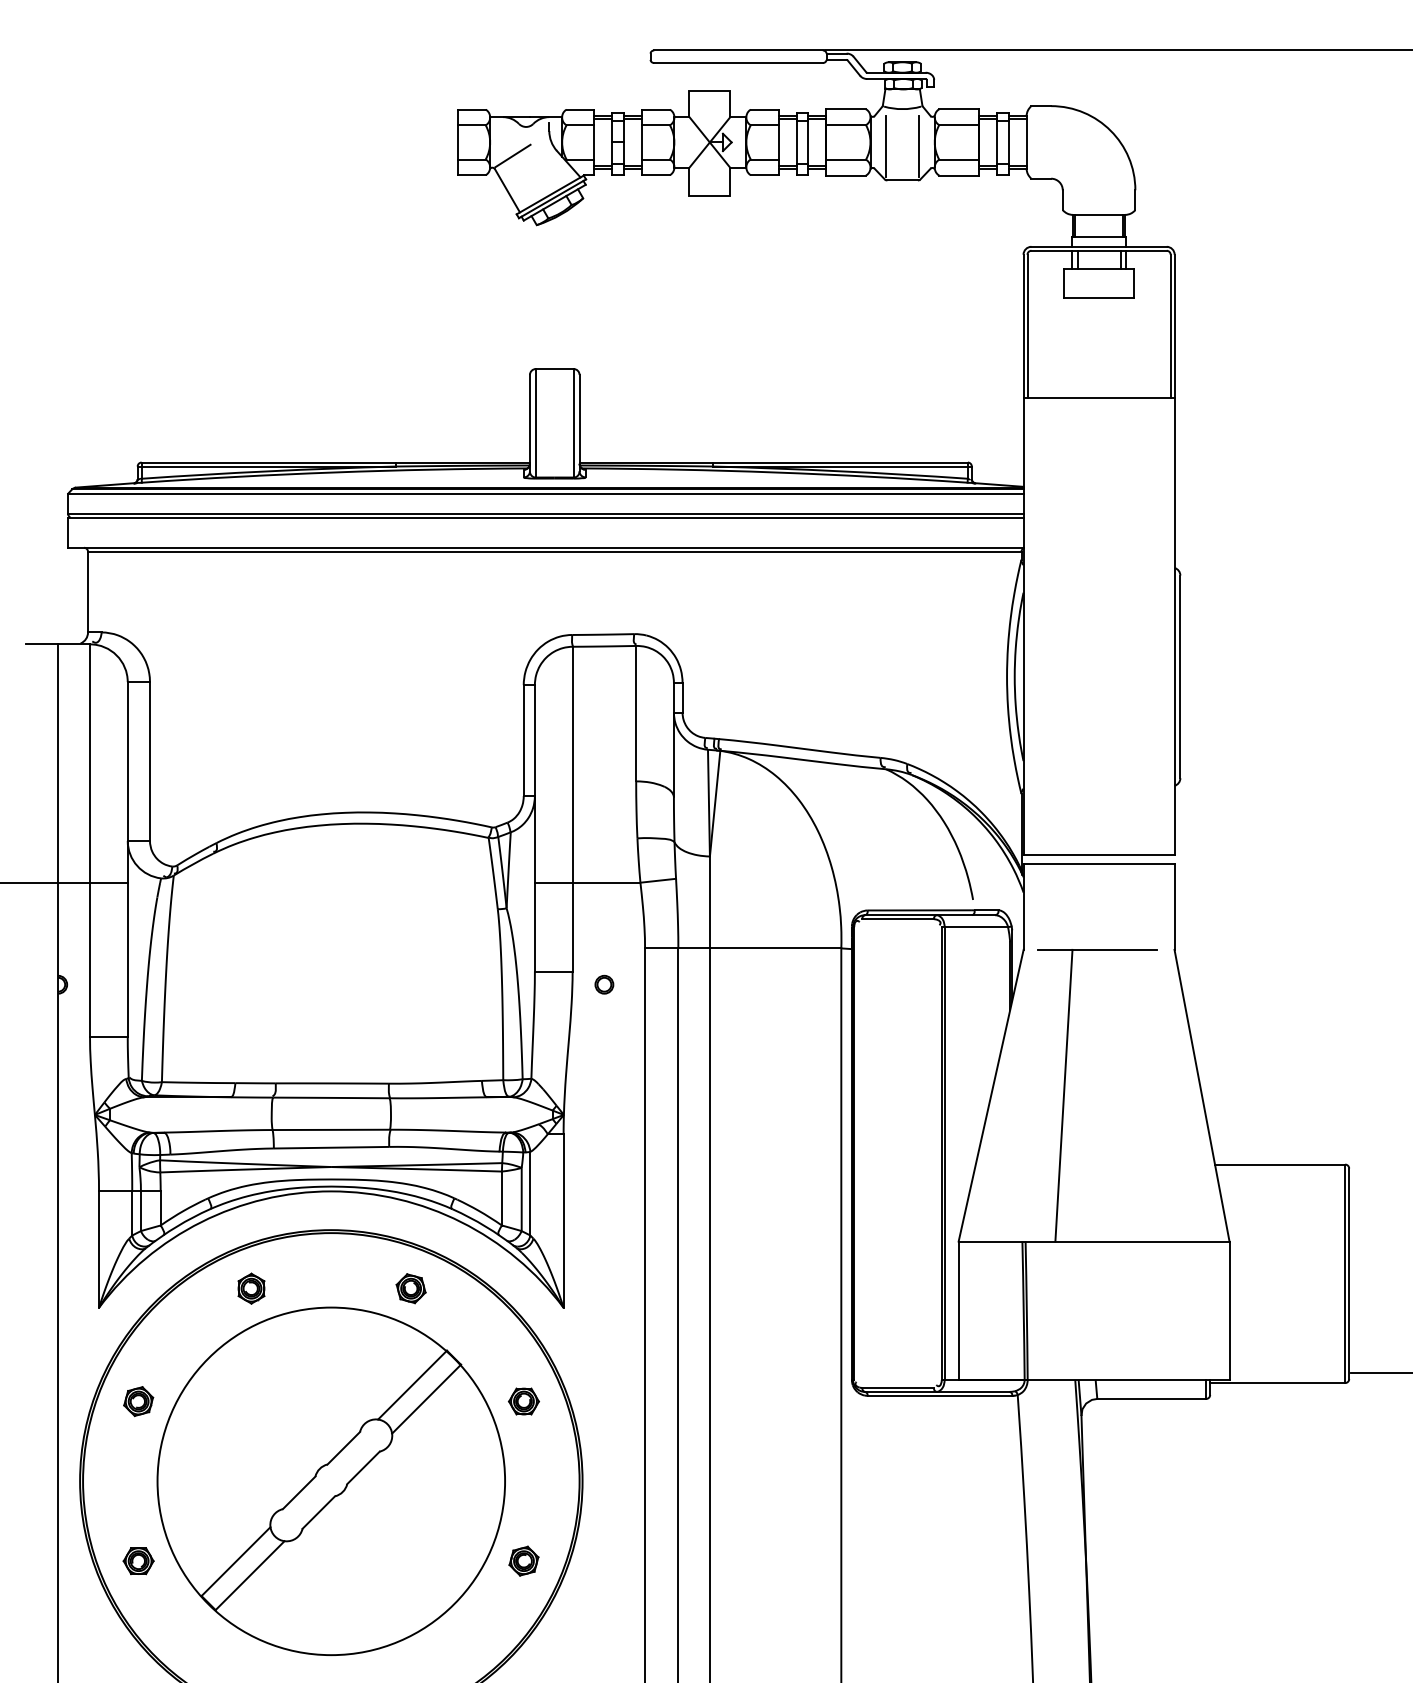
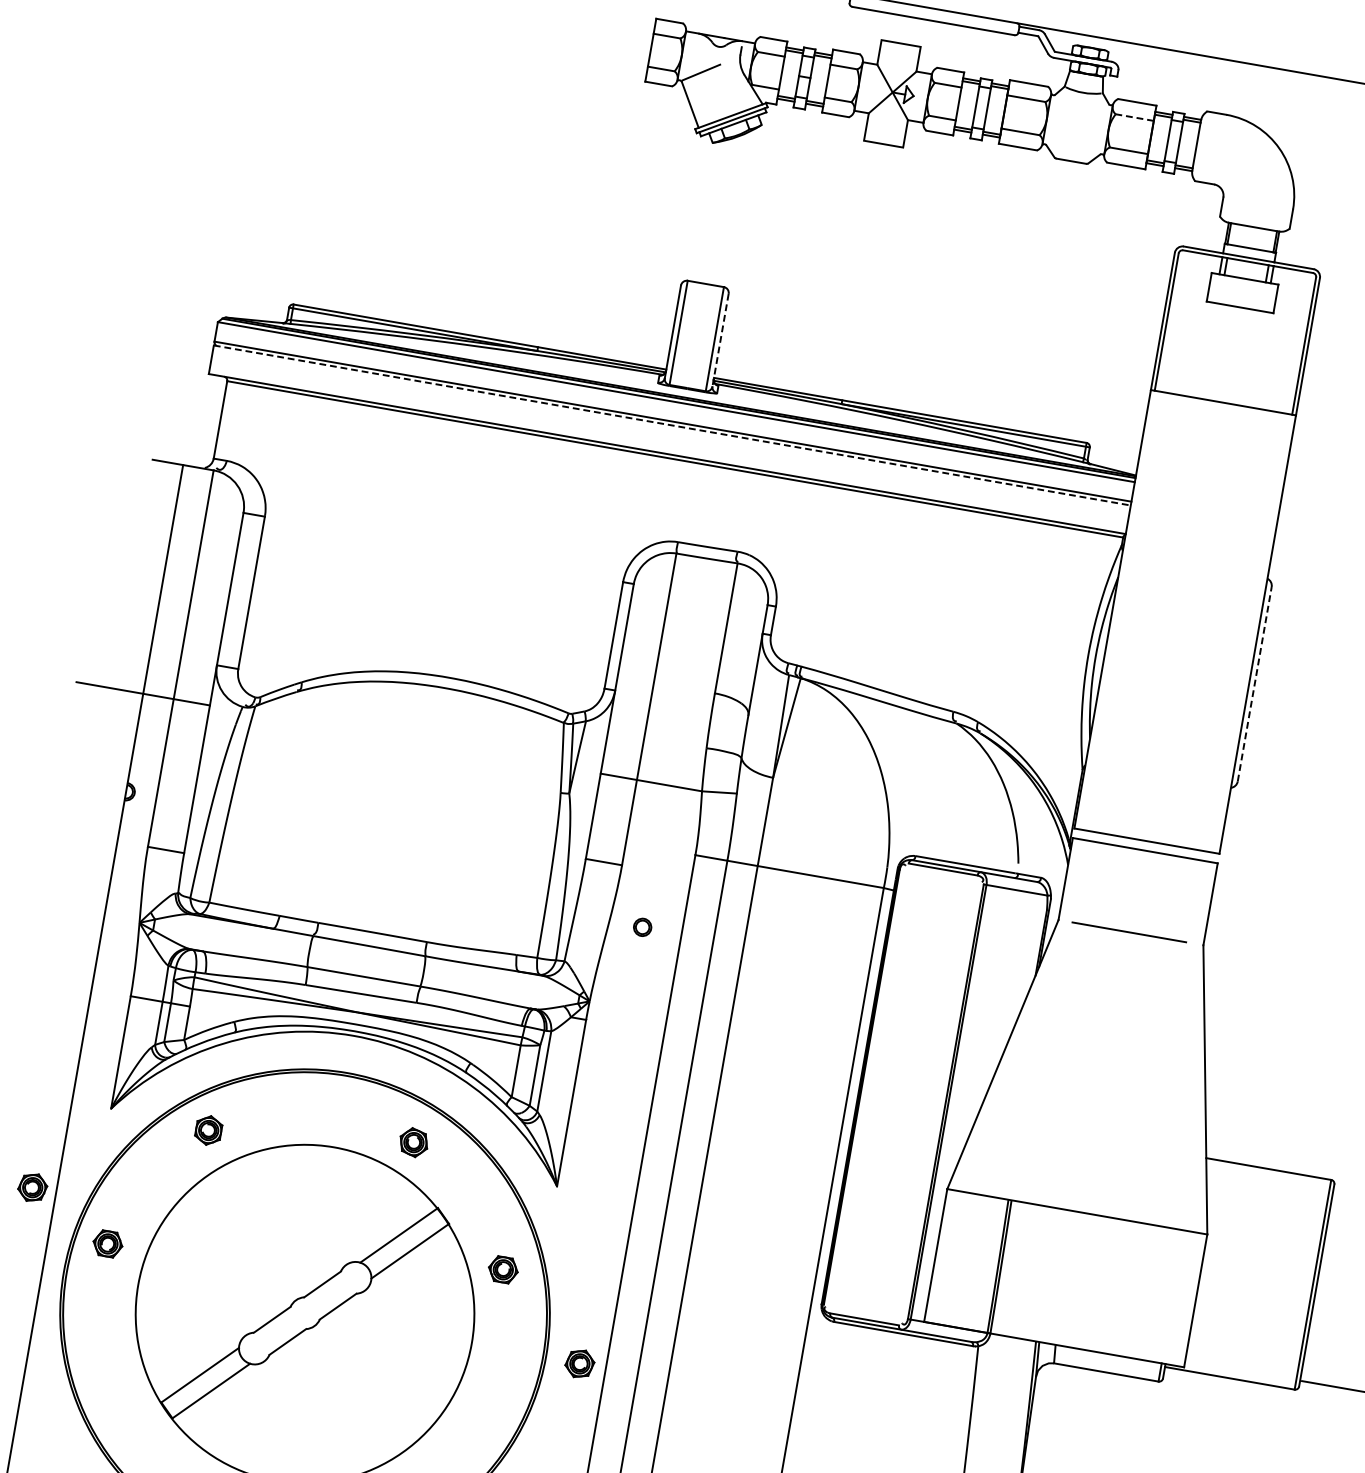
line: (959, 125) -> (1135, 118), solid -> dashed
line: (886, 146) -> (1061, 125), removed
line: (918, 146) -> (1092, 131), removed
line: (579, 423) -> (720, 340), solid -> dashed
line: (545, 518) -> (671, 425), solid -> dashed
line: (1180, 676) -> (1254, 683), solid -> dashed
part: (604, 984) -> (642, 927), moved
line: (1063, 1095) -> (1072, 1066), removed
part: (251, 1288) -> (208, 1130), moved
part: (138, 1401) -> (32, 1187), moved
part: (523, 1560) -> (579, 1363), moved
part: (138, 1561) -> (107, 1244), moved

